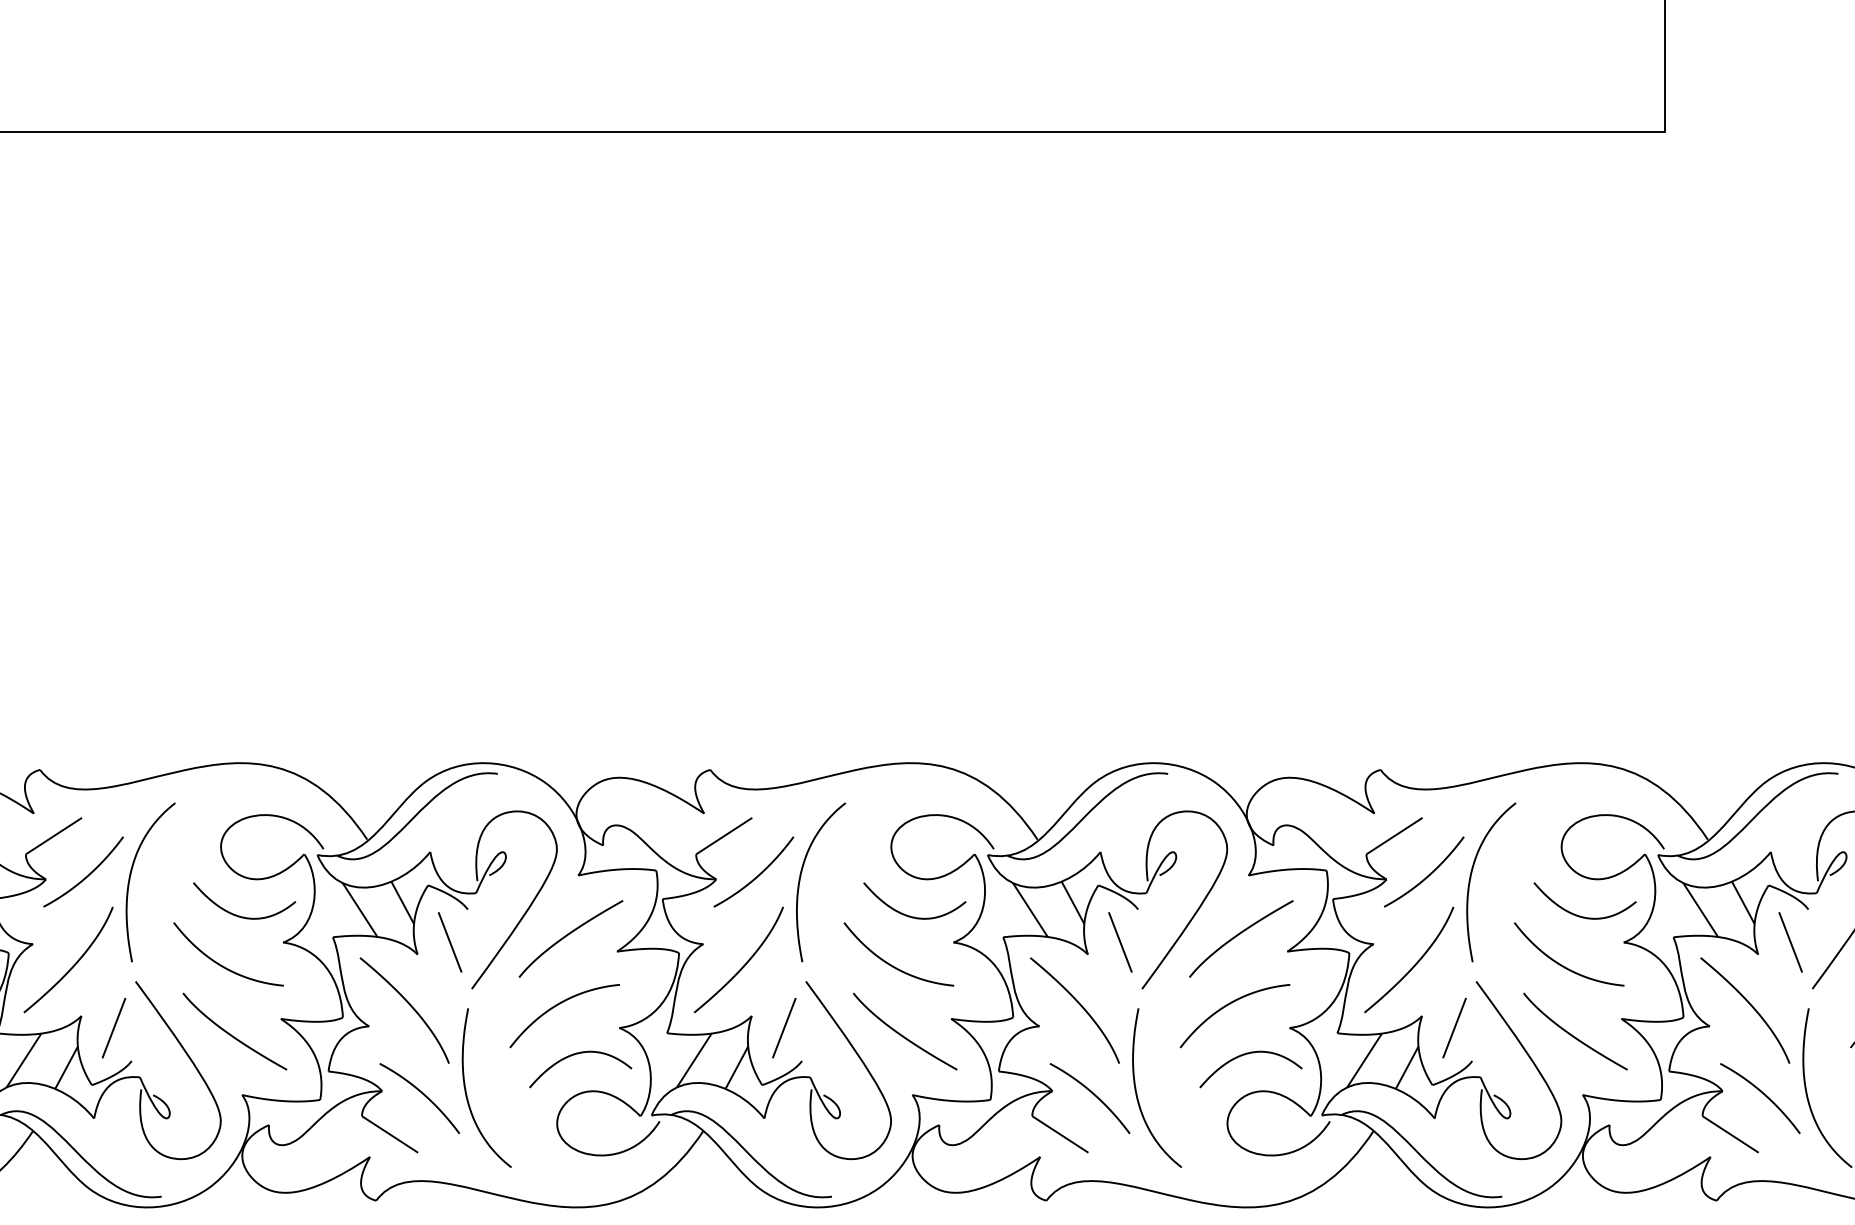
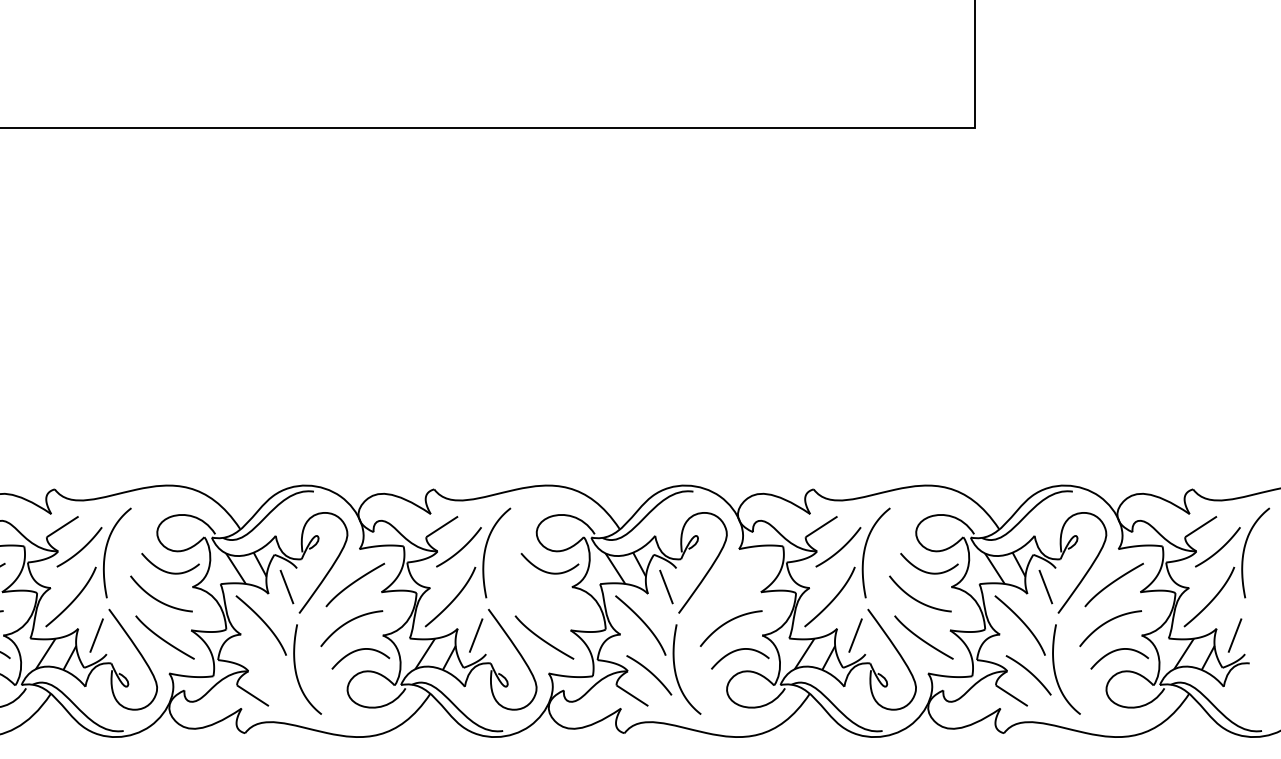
curve: (1238, 936) -> (733, 583), removed
curve: (892, 964) -> (537, 599), removed
curve: (422, 1095) -> (271, 673), removed

